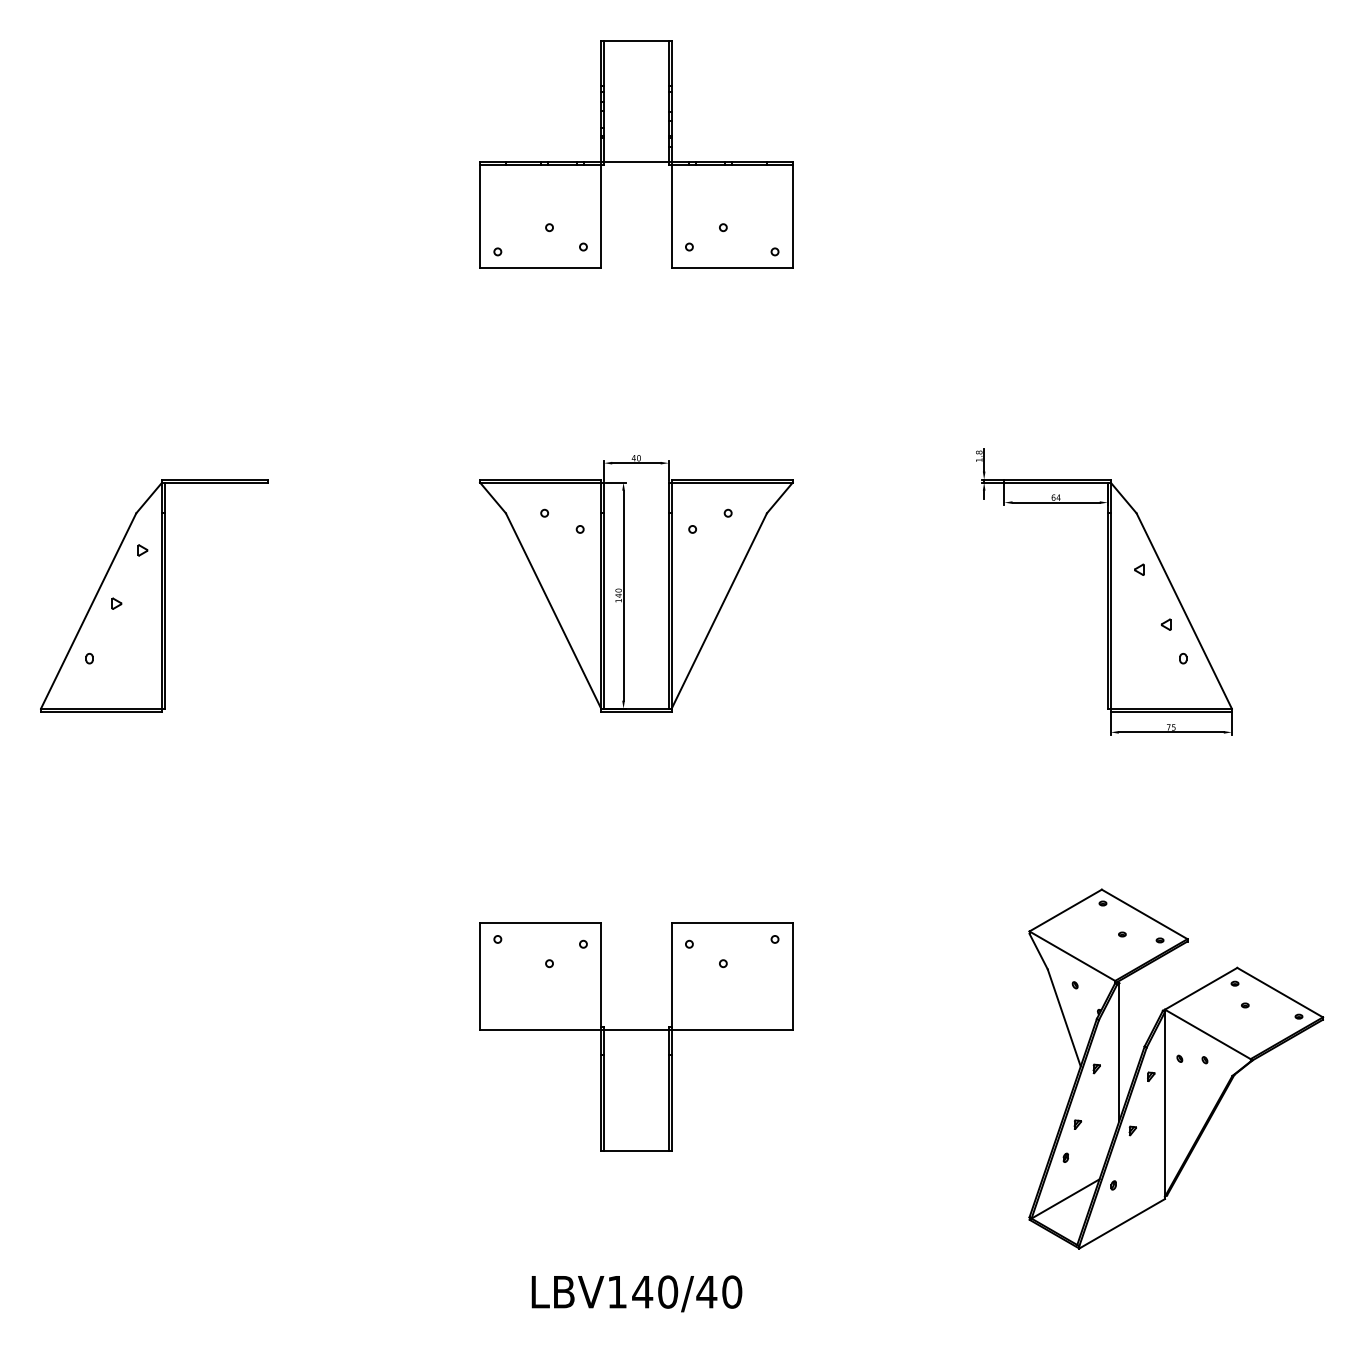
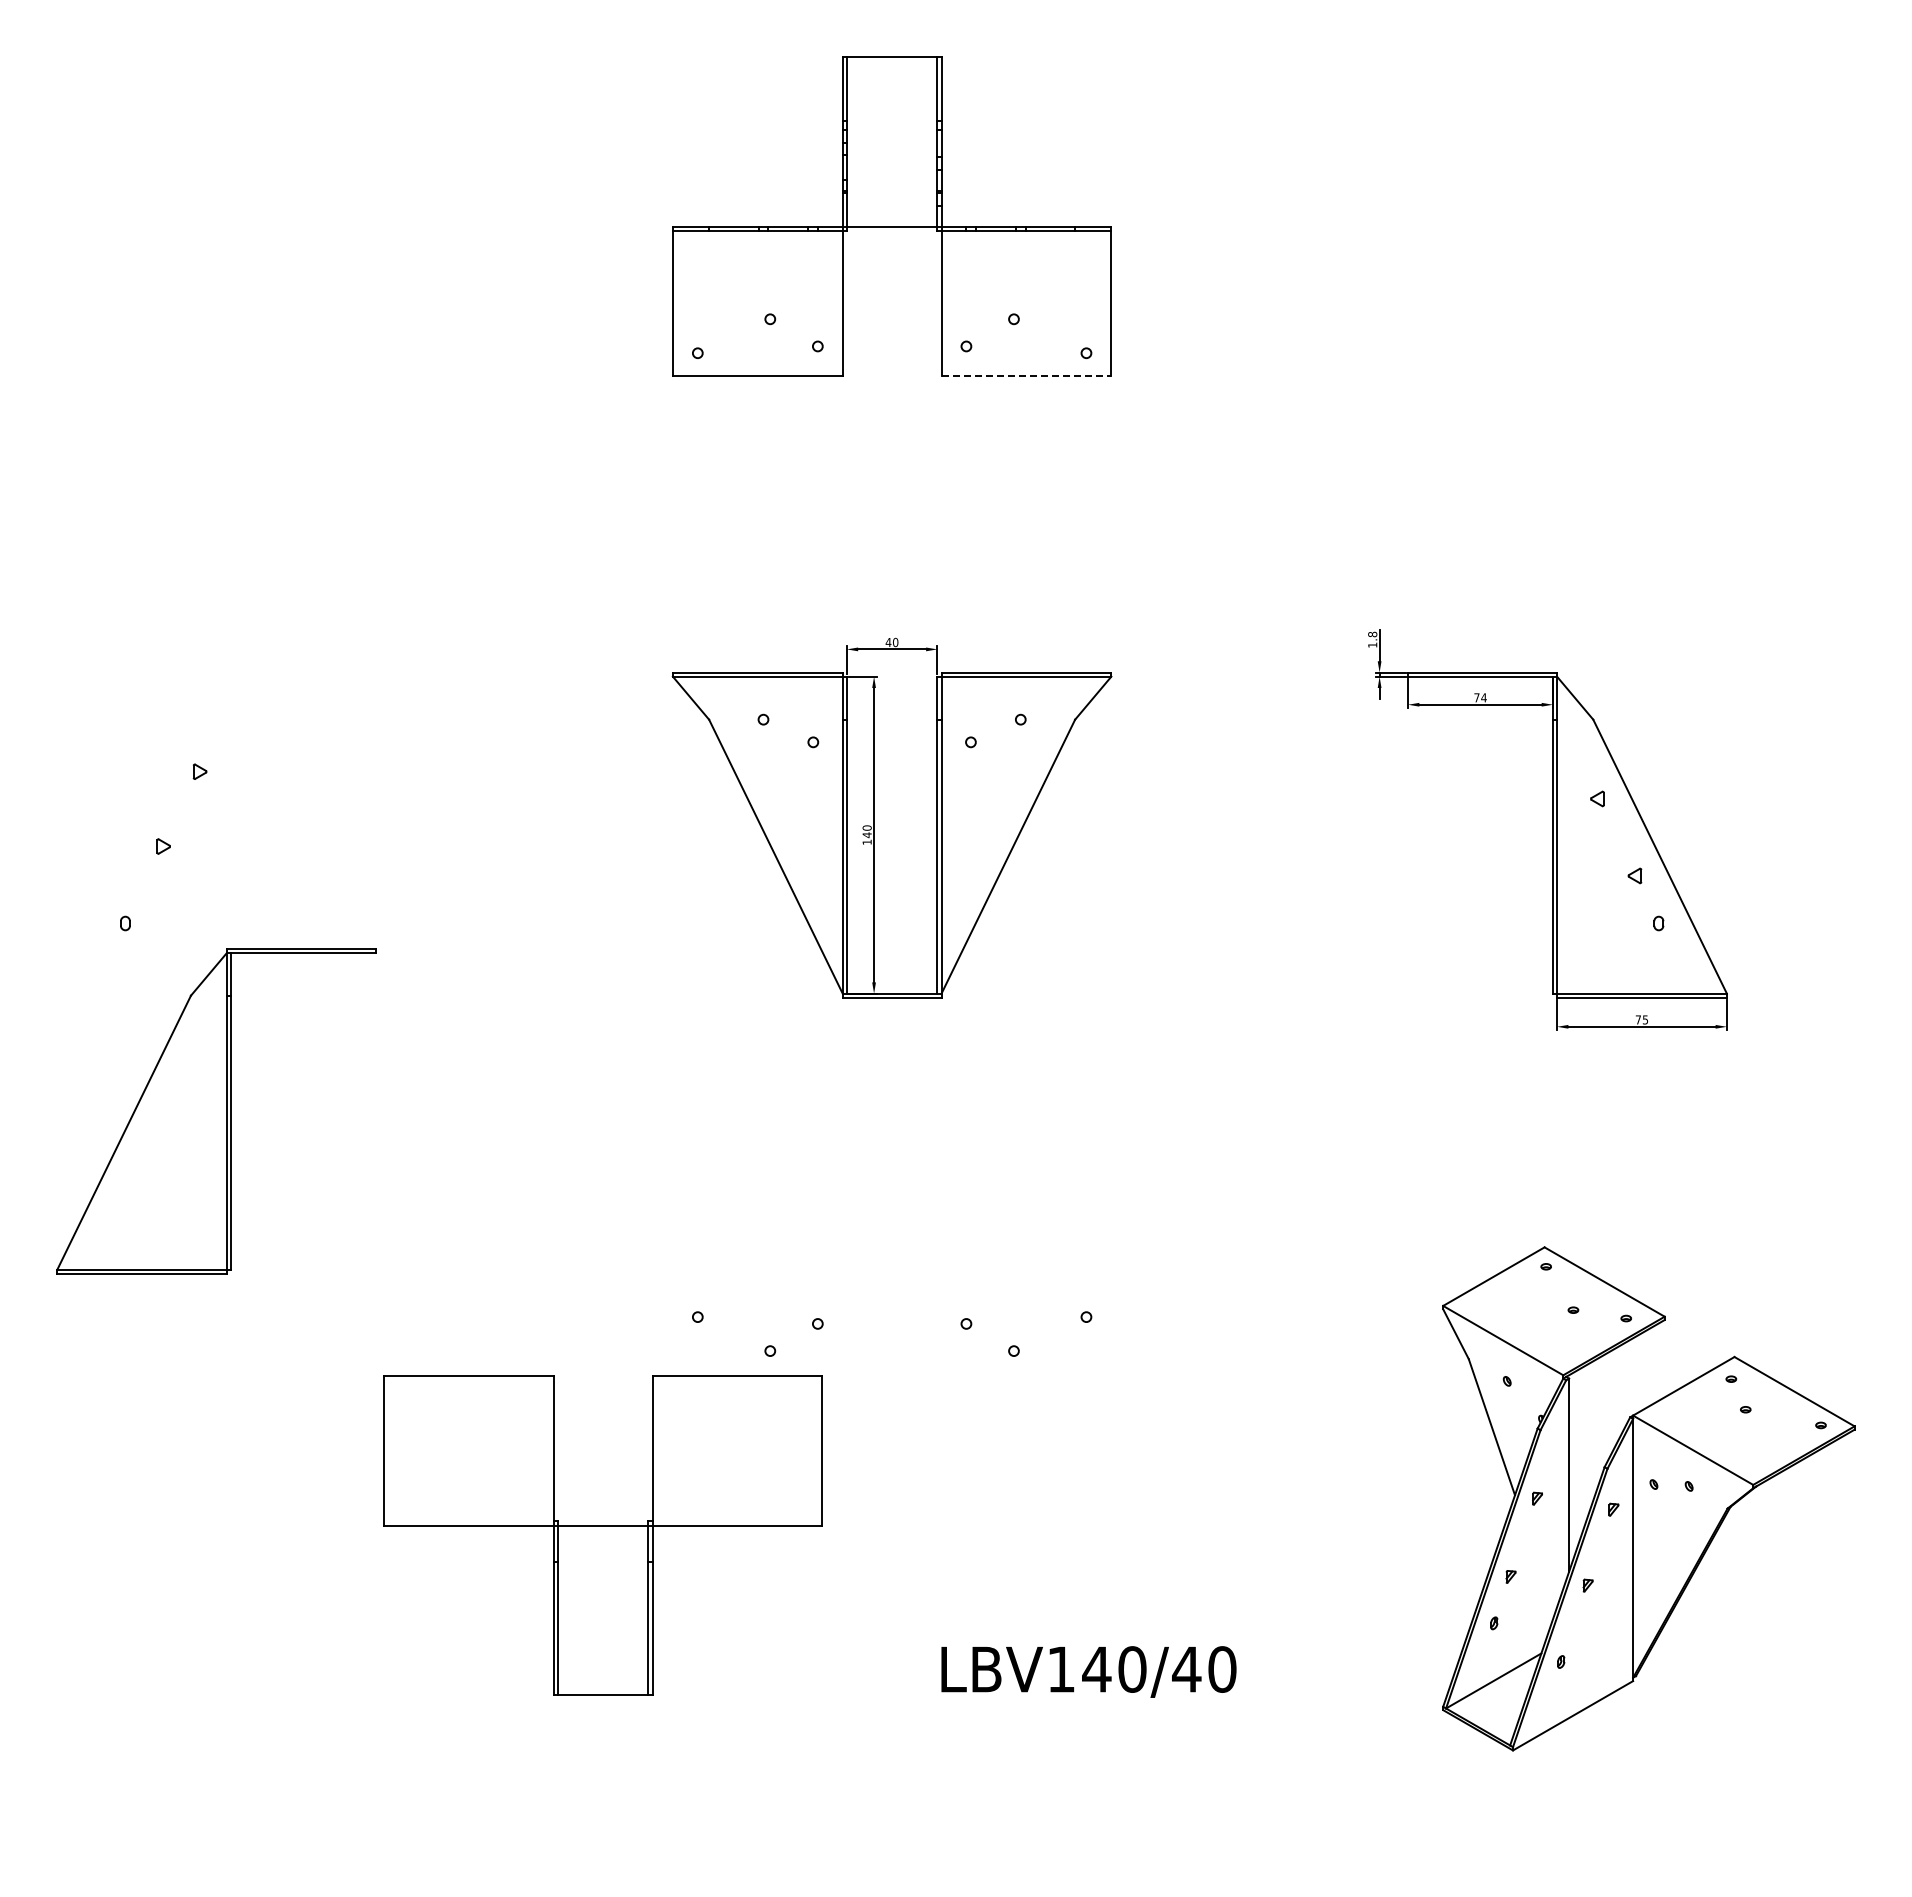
line: (732, 267) -> (1026, 375), solid -> dashed
text: (1053, 497) -> (1476, 697), 64 -> 74
part: (154, 595) -> (216, 1111), moved
part: (635, 1036) -> (602, 1535), moved
text: (636, 1293) -> (1088, 1671), moved

